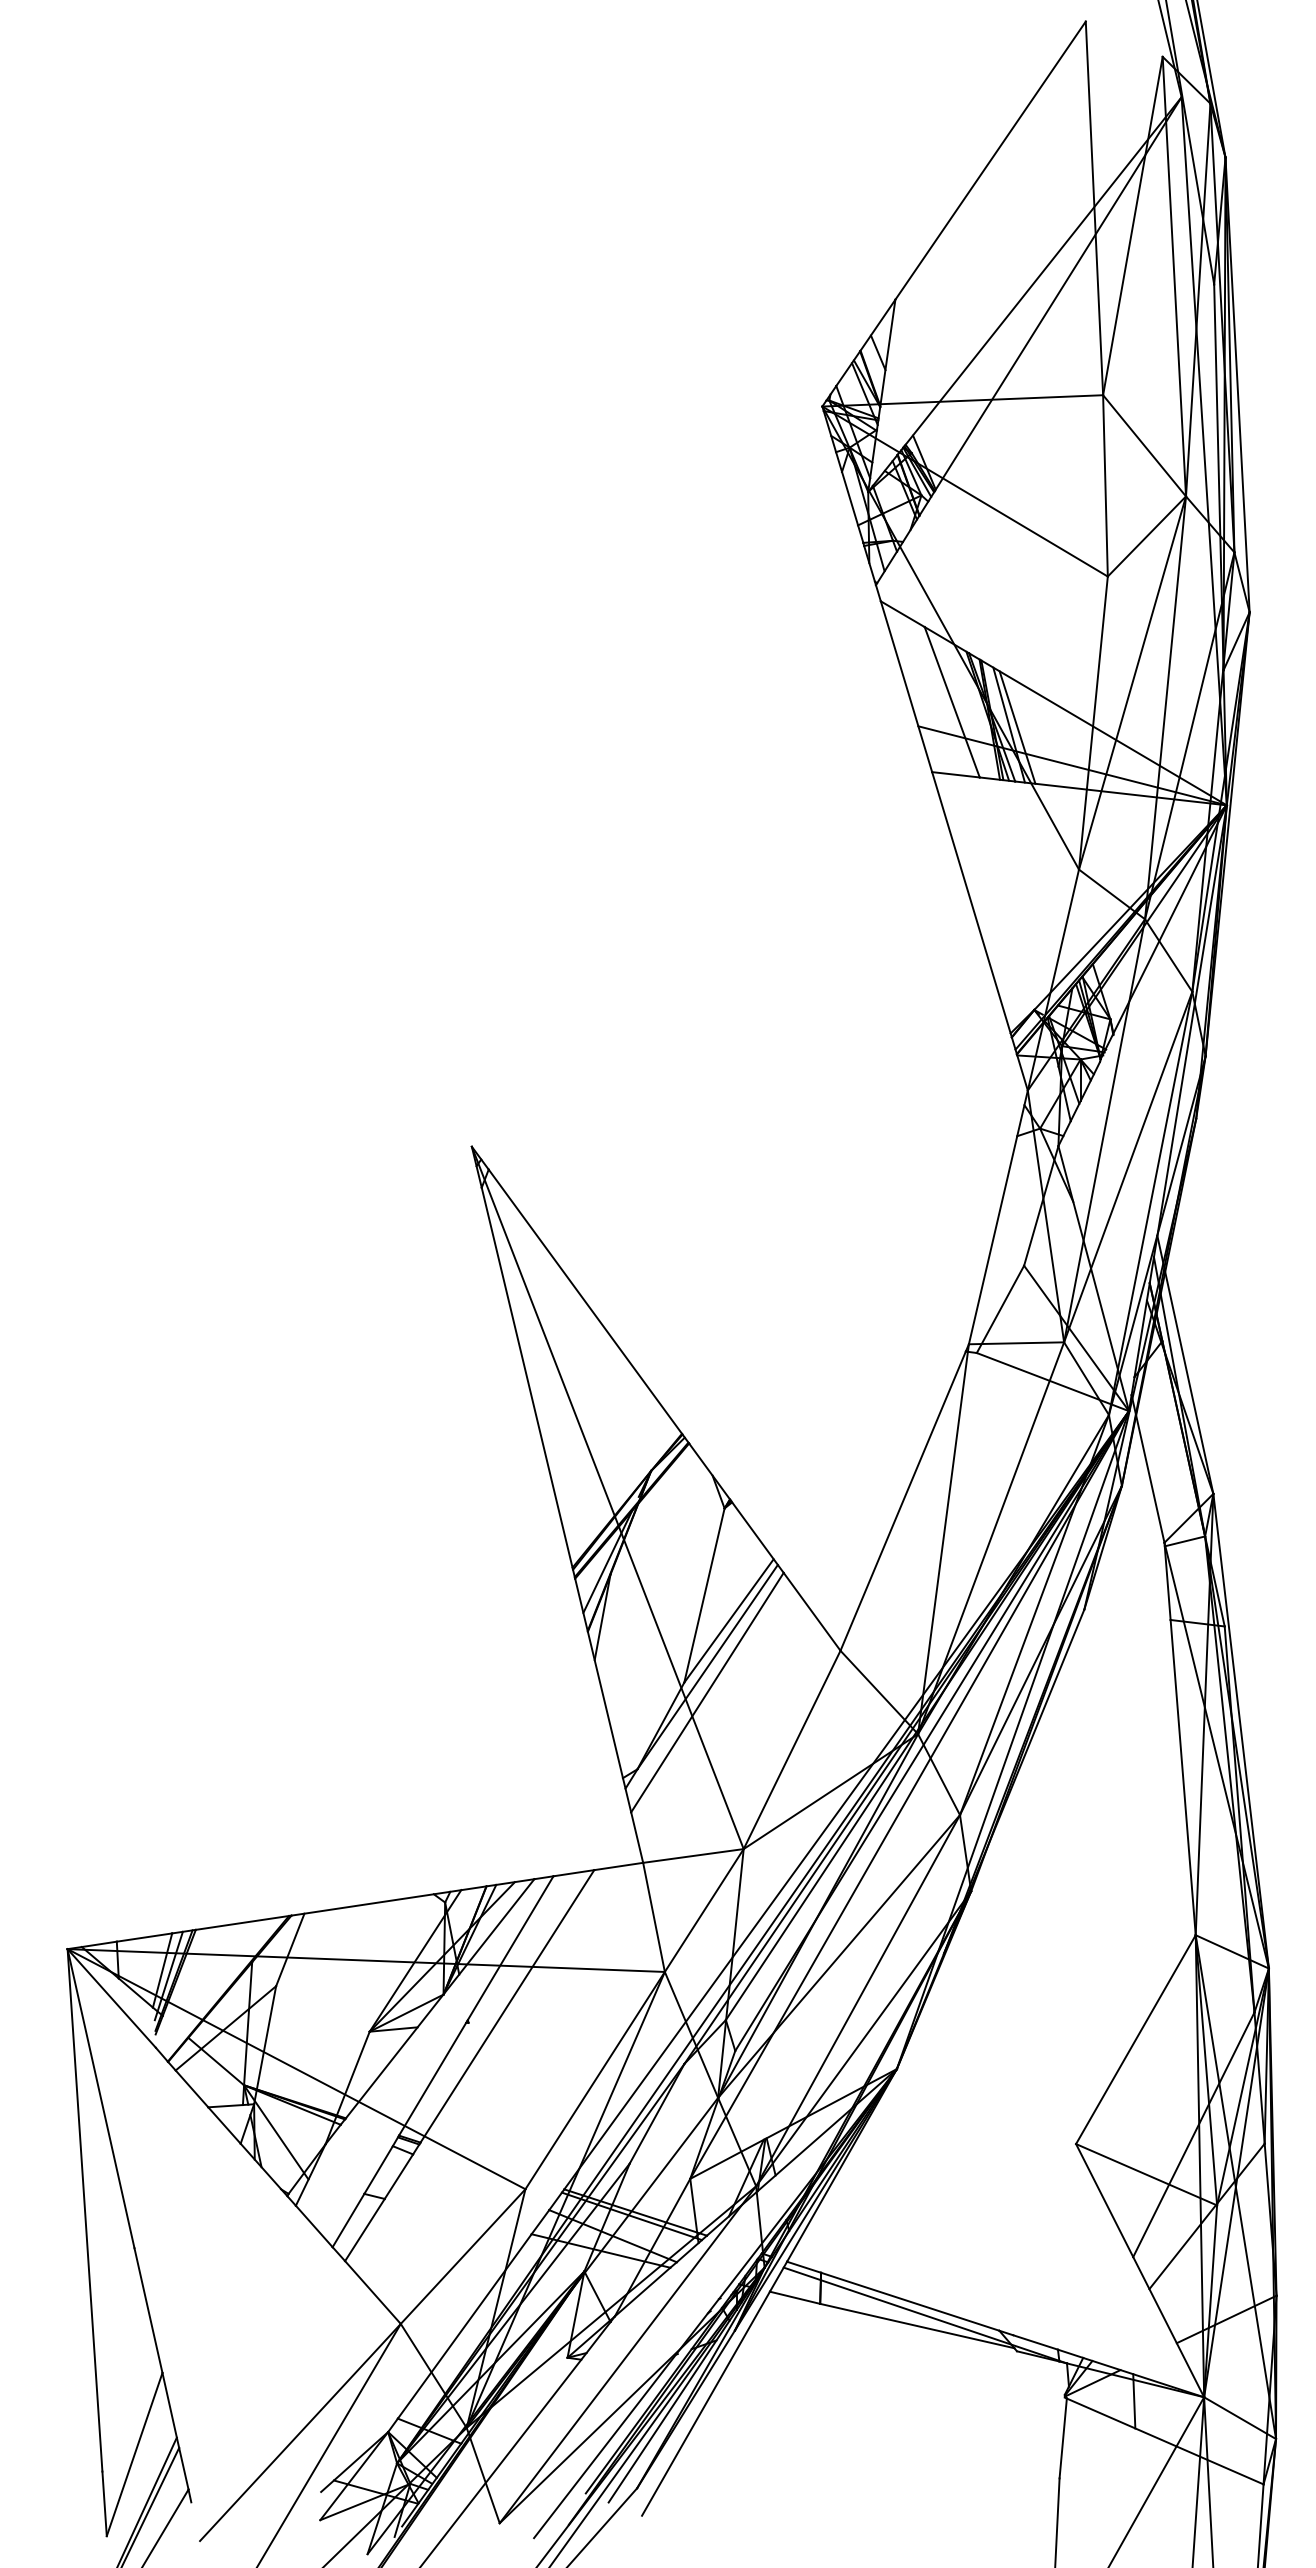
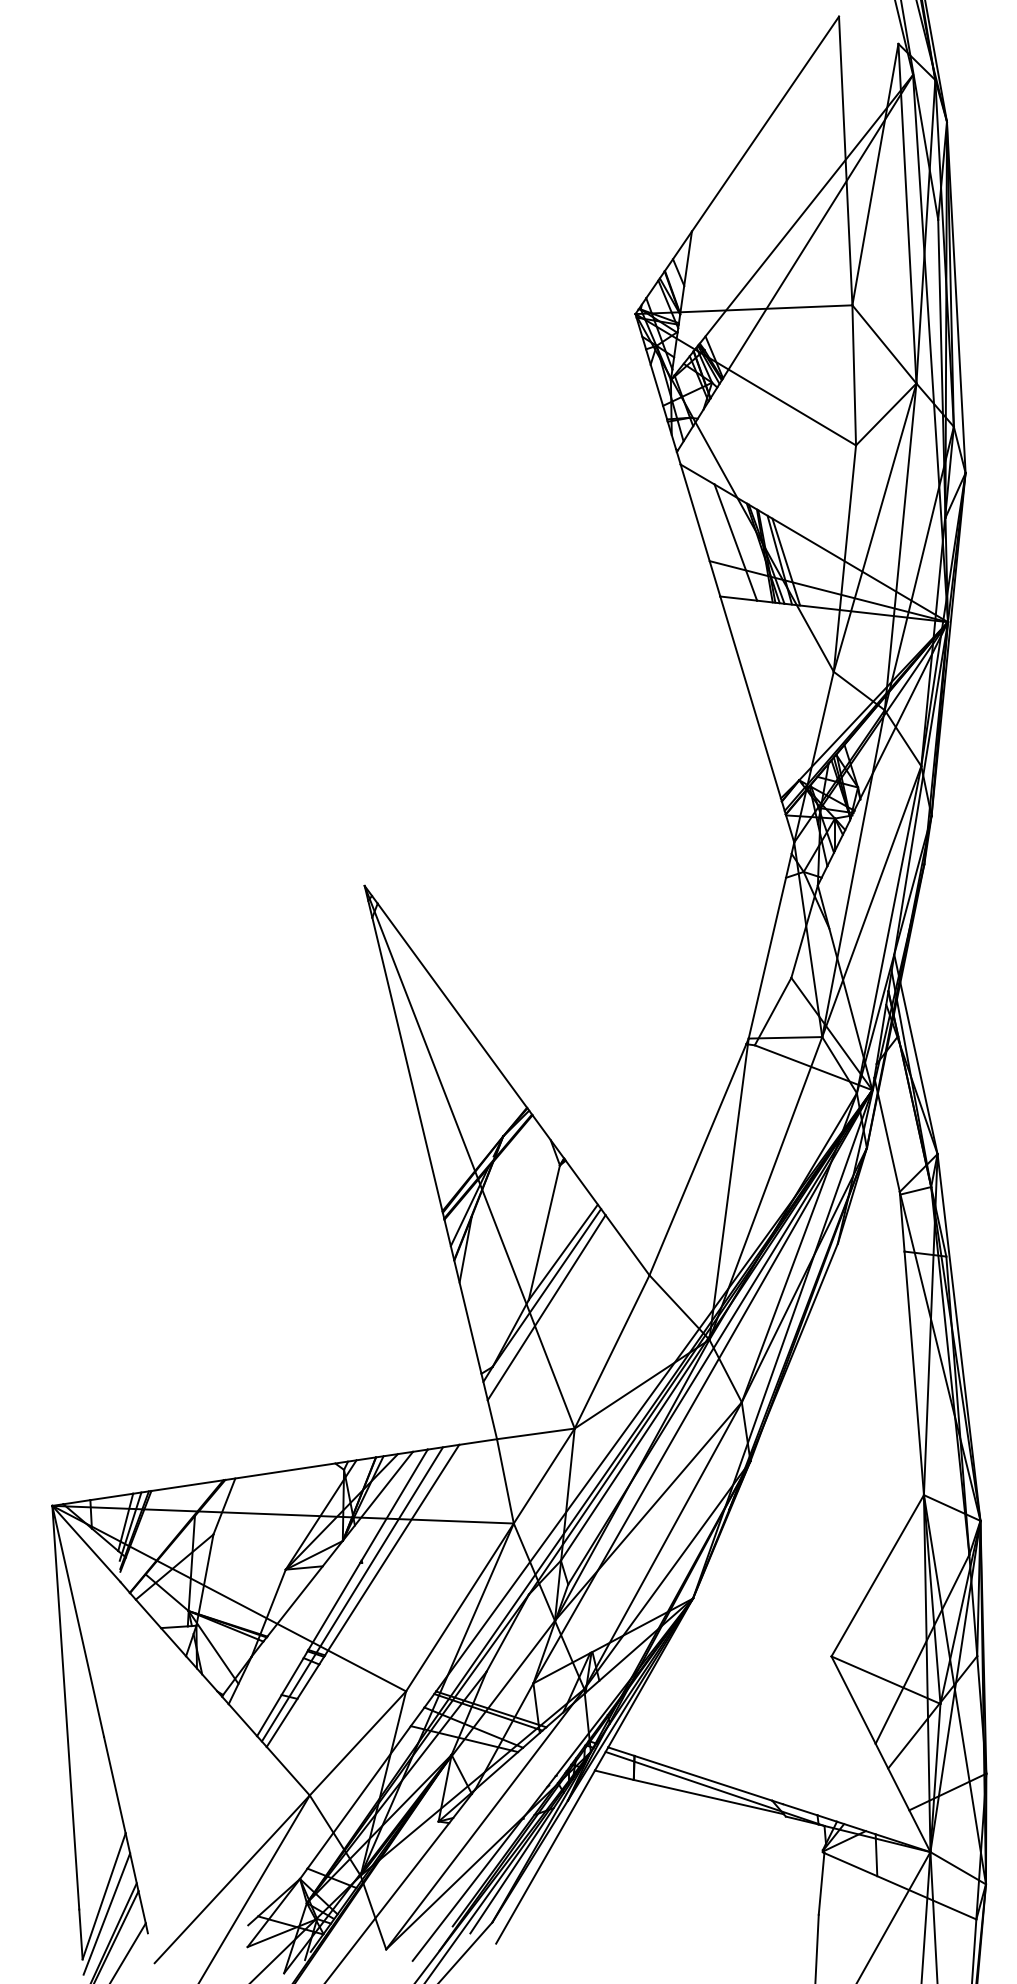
line: (455, 2063) -> (352, 1594), added
line: (138, 2476) -> (107, 1913), added

